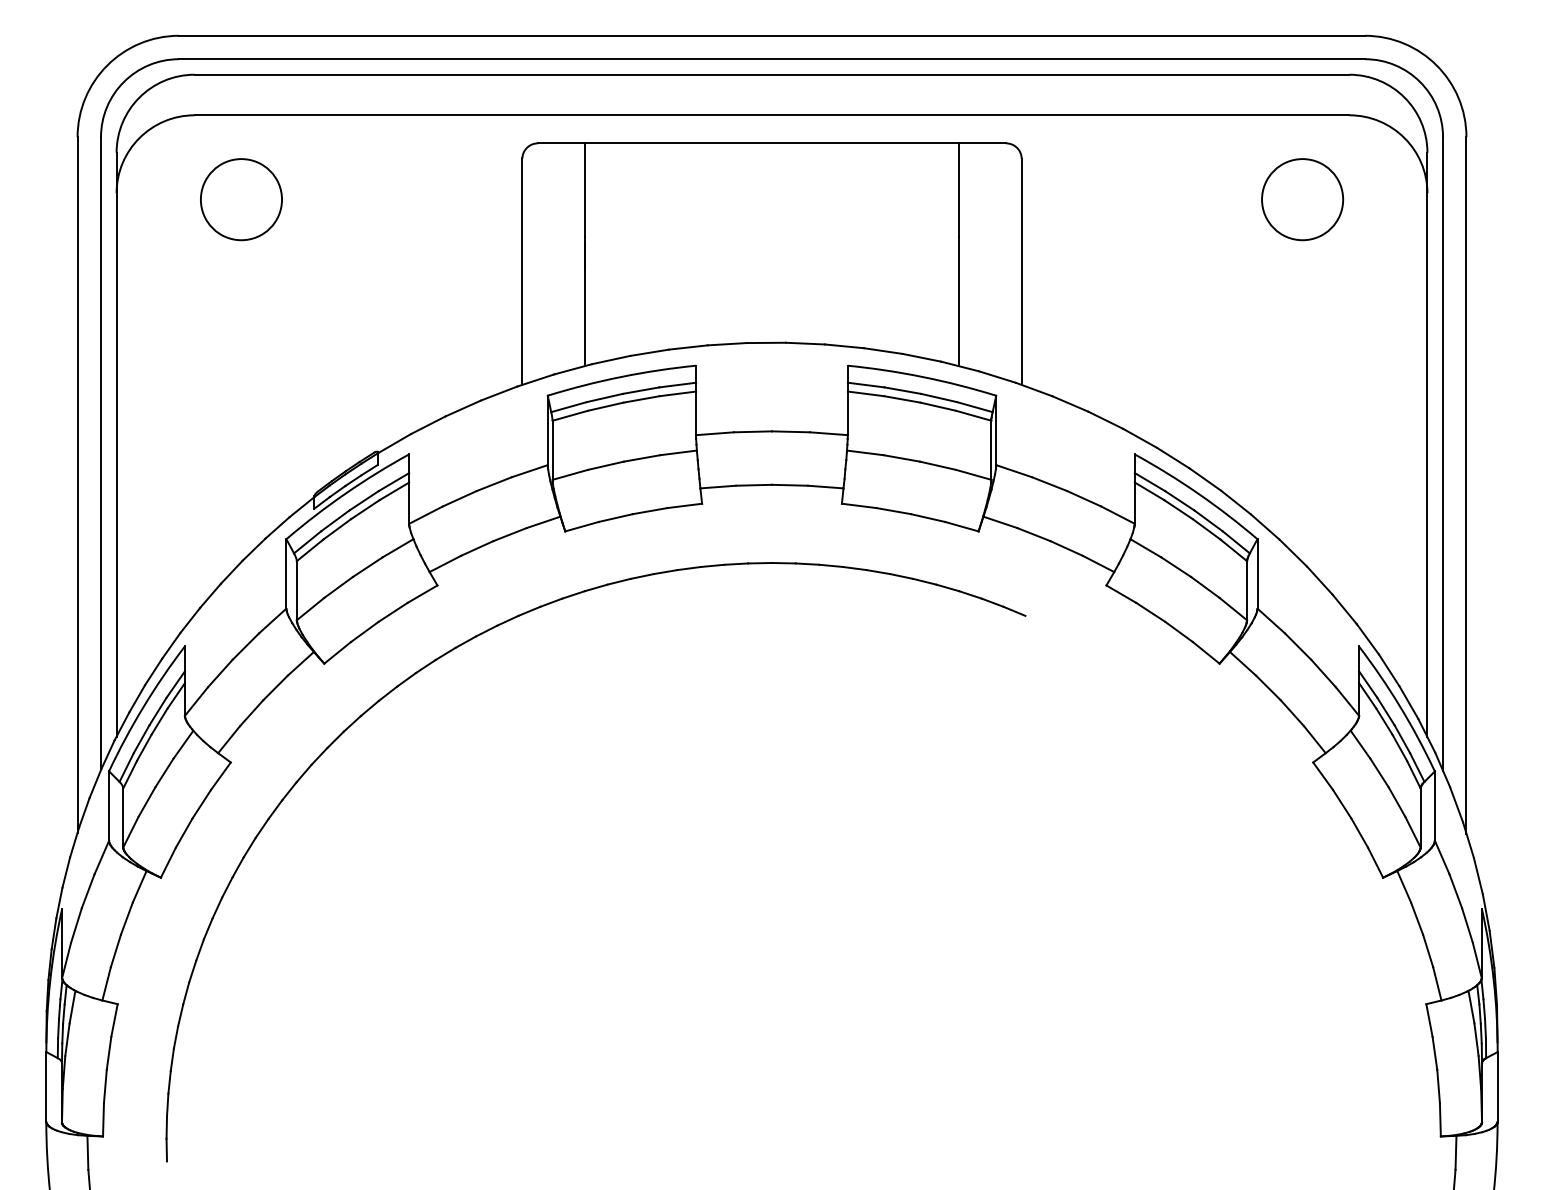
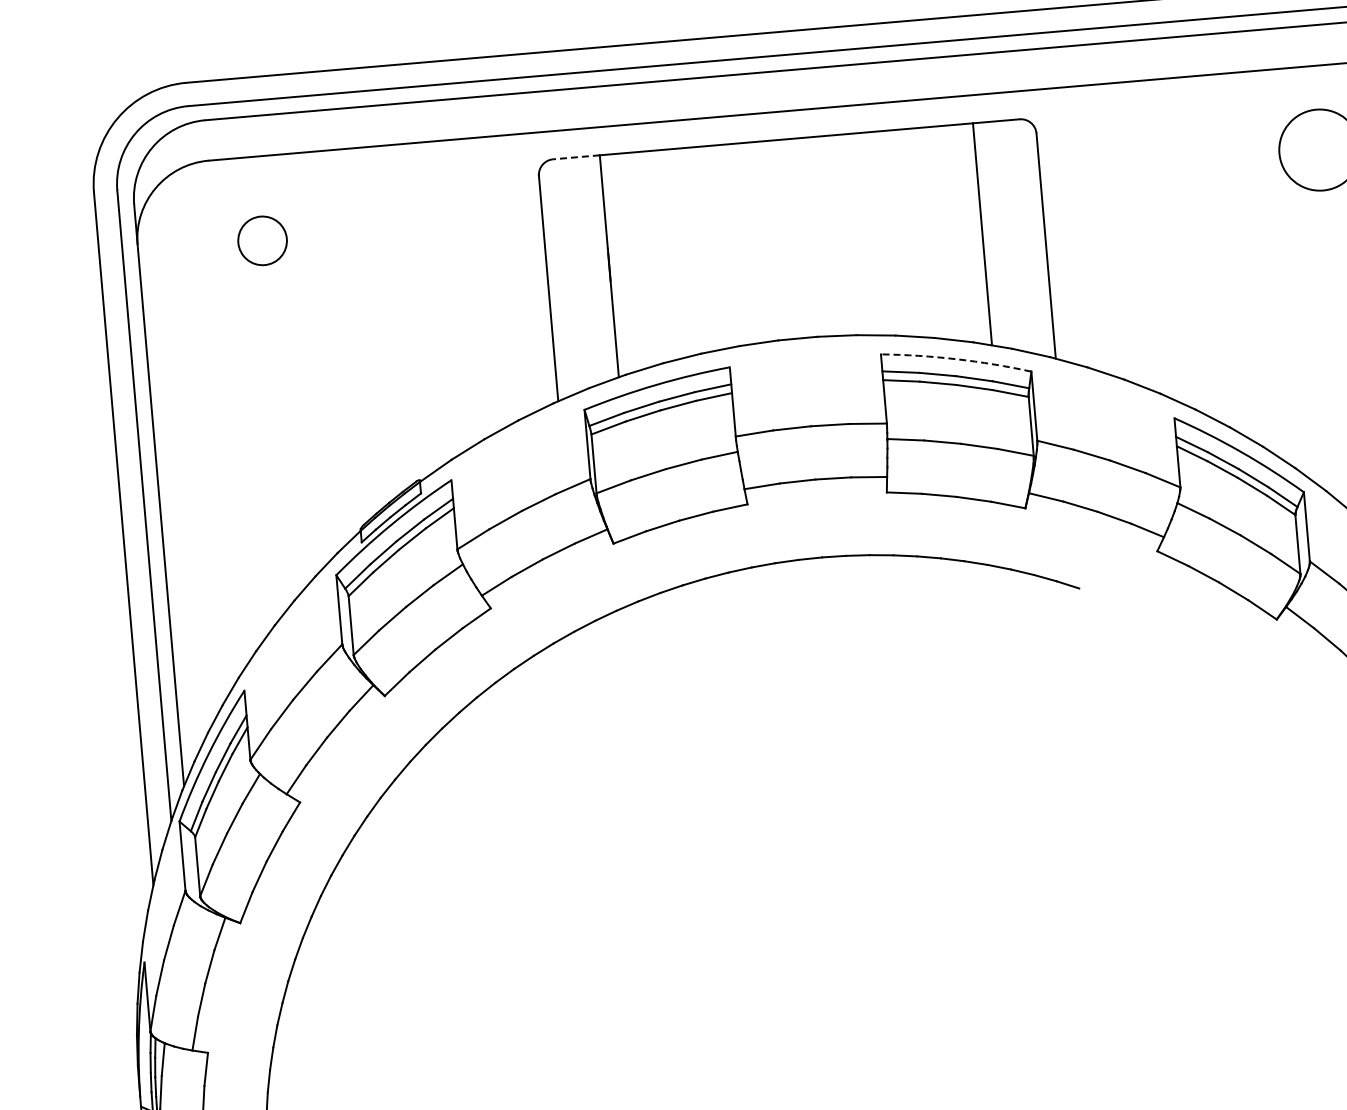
line: (560, 143) -> (575, 157), solid -> dashed
circle: (241, 199) -> (262, 240), size x0.6
arc: (922, 376) -> (956, 358), solid -> dashed

